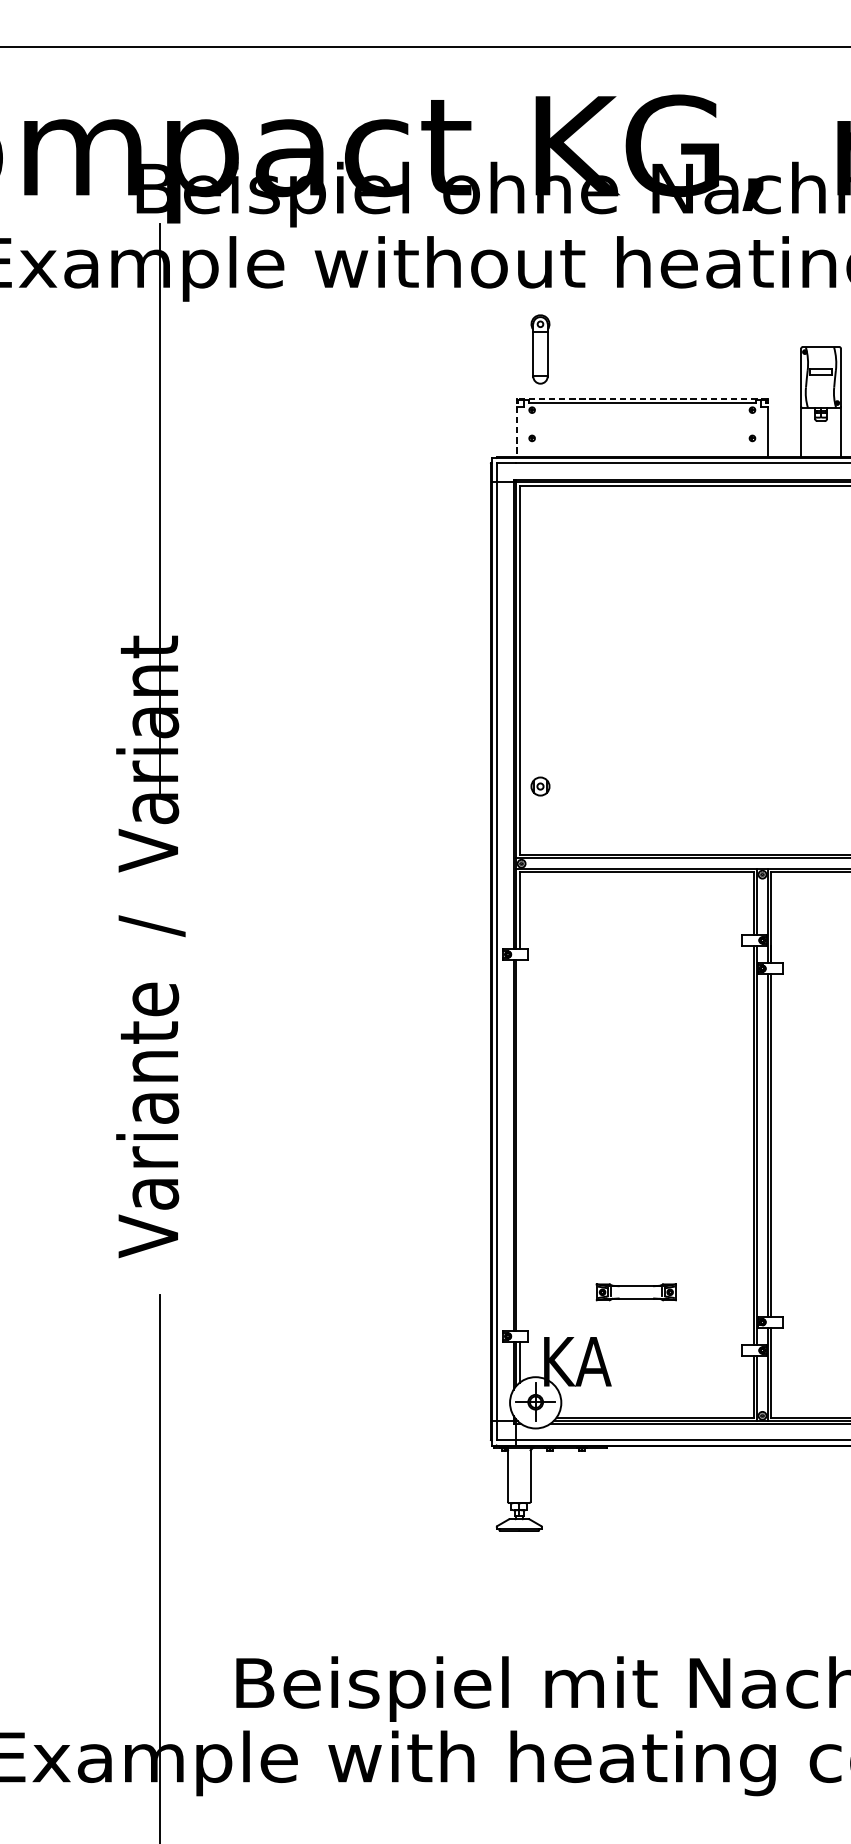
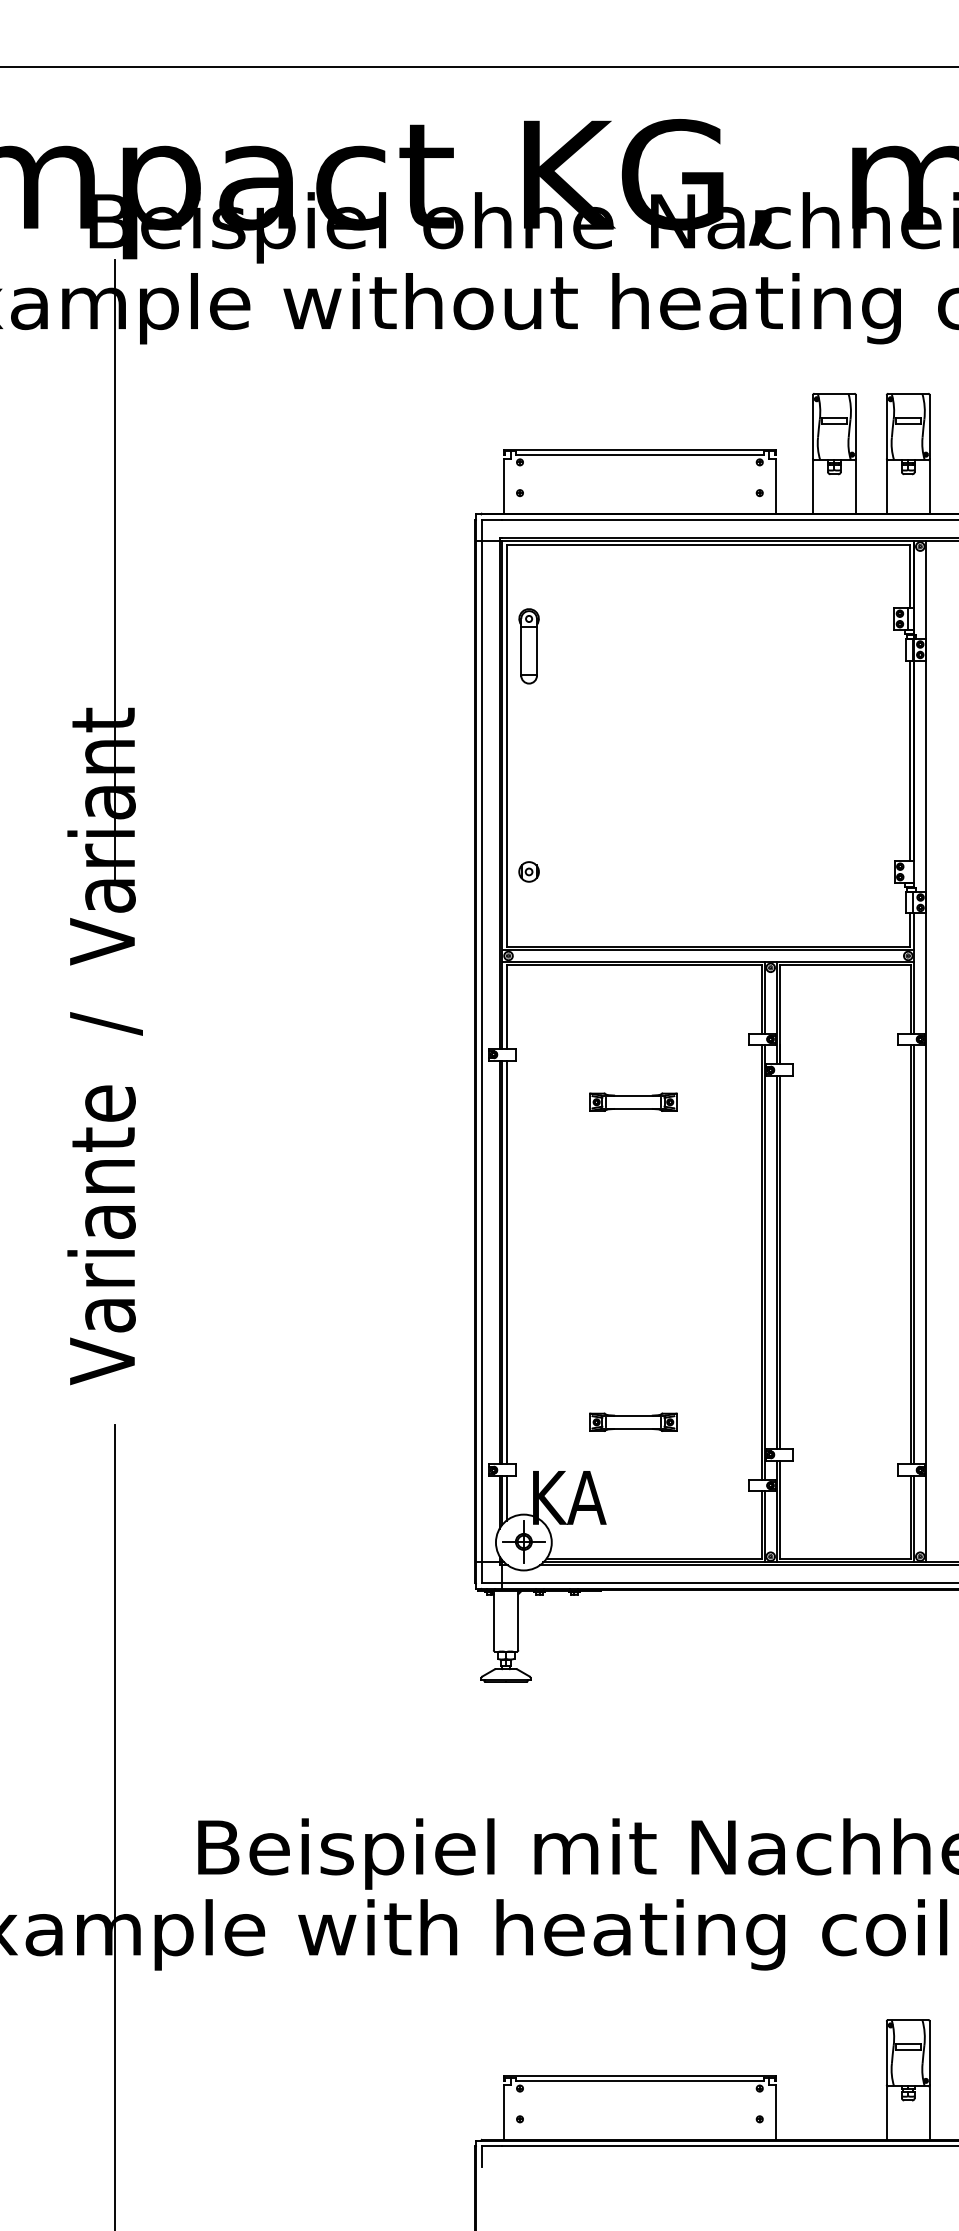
part: (539, 349) -> (528, 646), moved
line: (641, 399) -> (639, 450), dashed -> solid
line: (516, 432) -> (503, 486), dashed -> solid
part: (636, 997) -> (633, 1101), added
line: (519, 1145) -> (506, 1262), added

